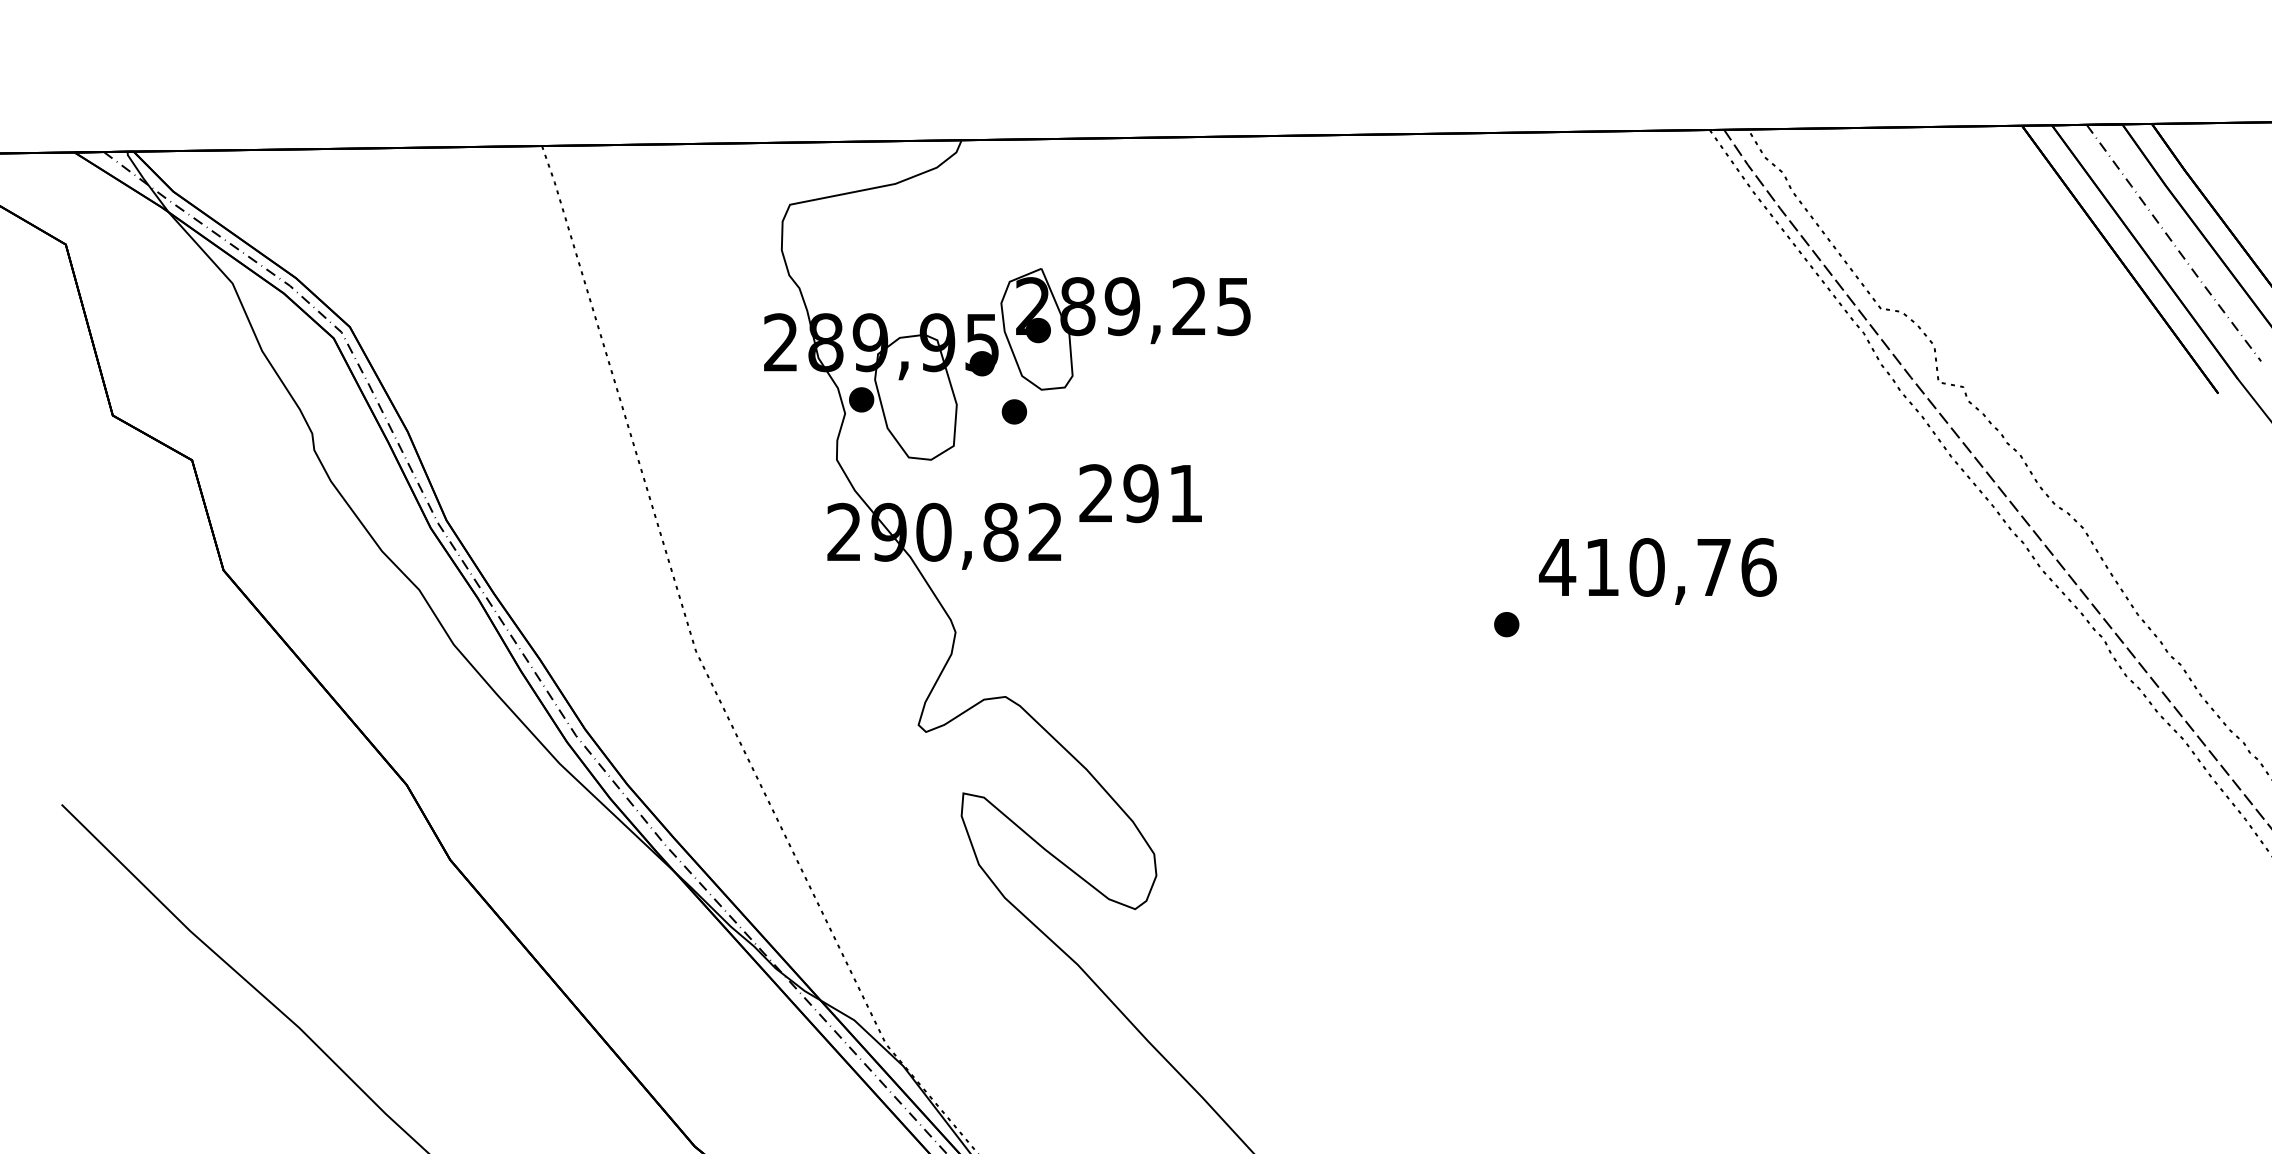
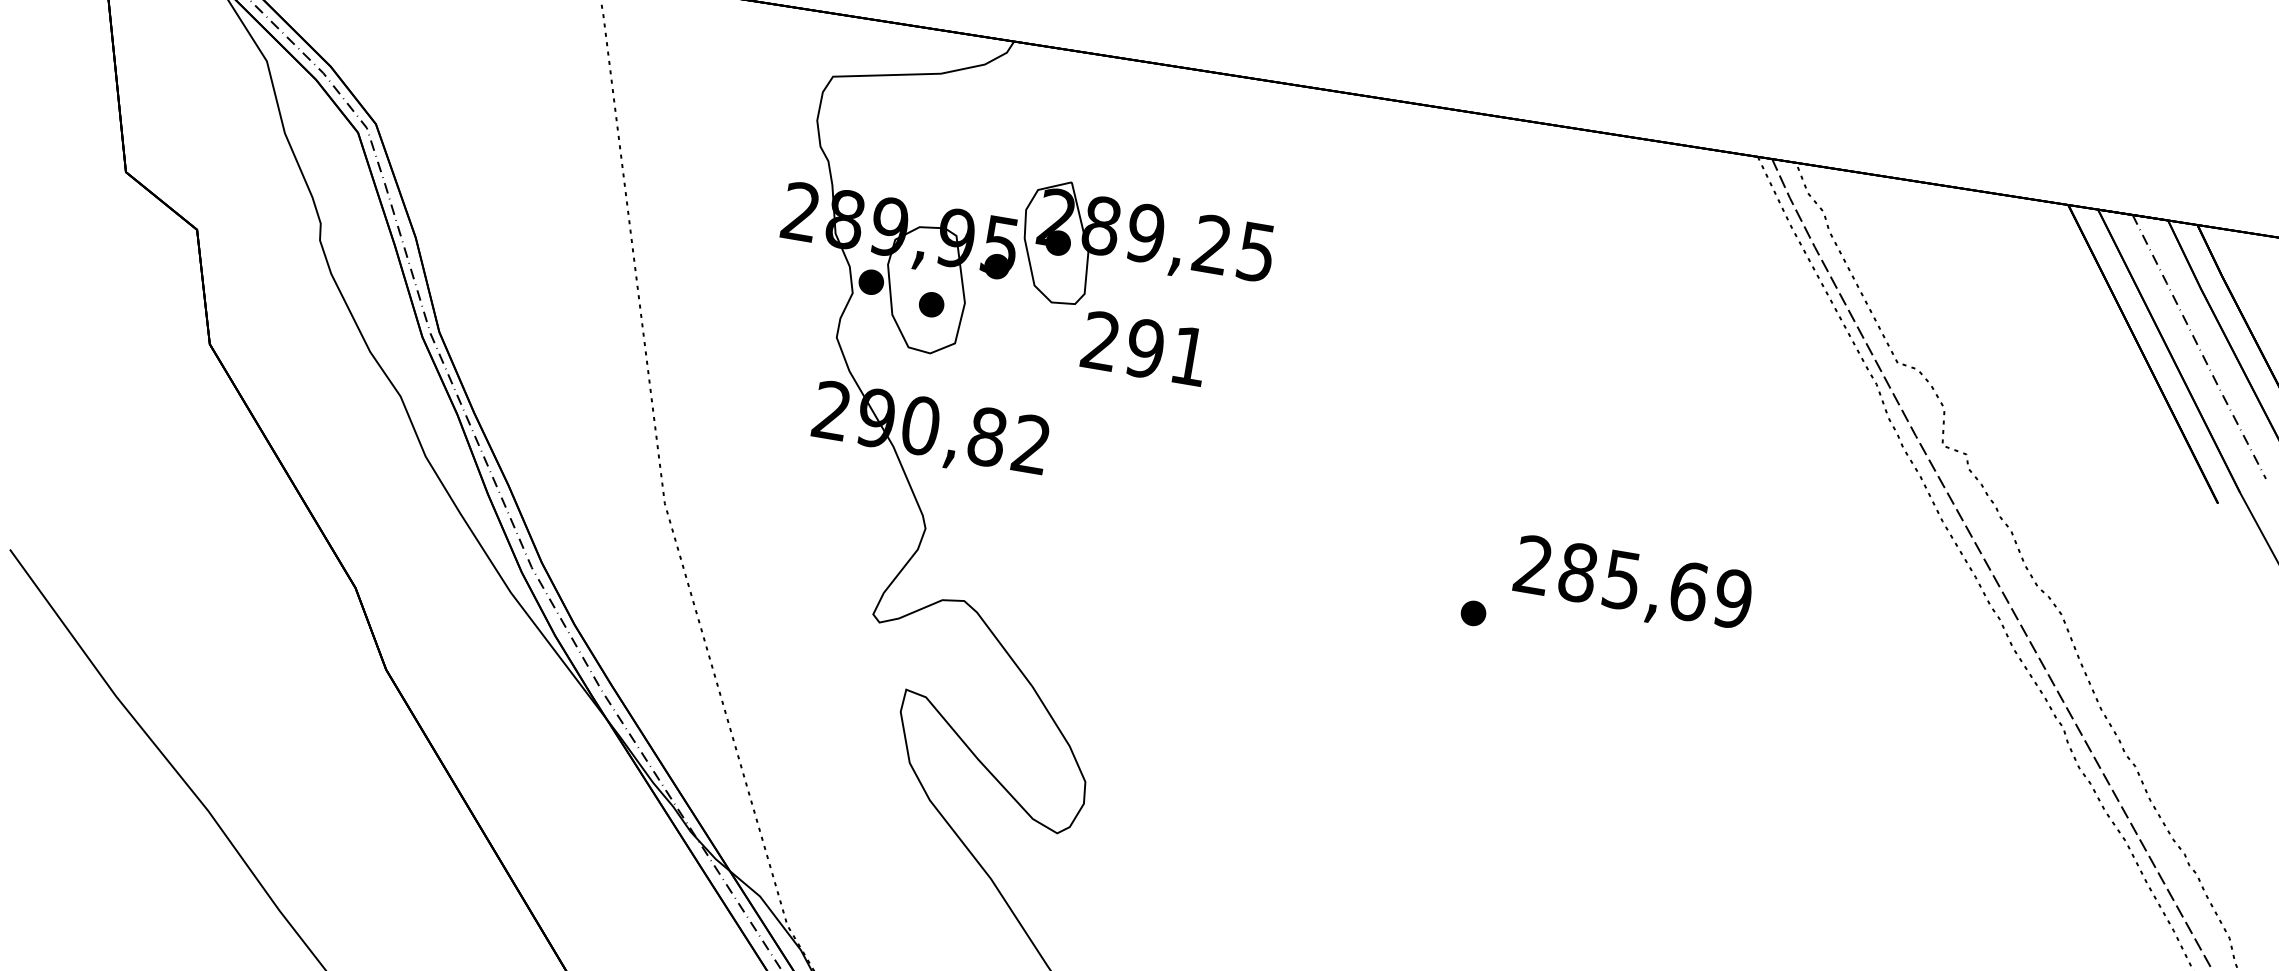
part: (1014, 411) -> (931, 304), moved
text: (1140, 493) -> (1144, 348), moved
text: (1657, 567) -> (1632, 582), 410,76 -> 285,69

